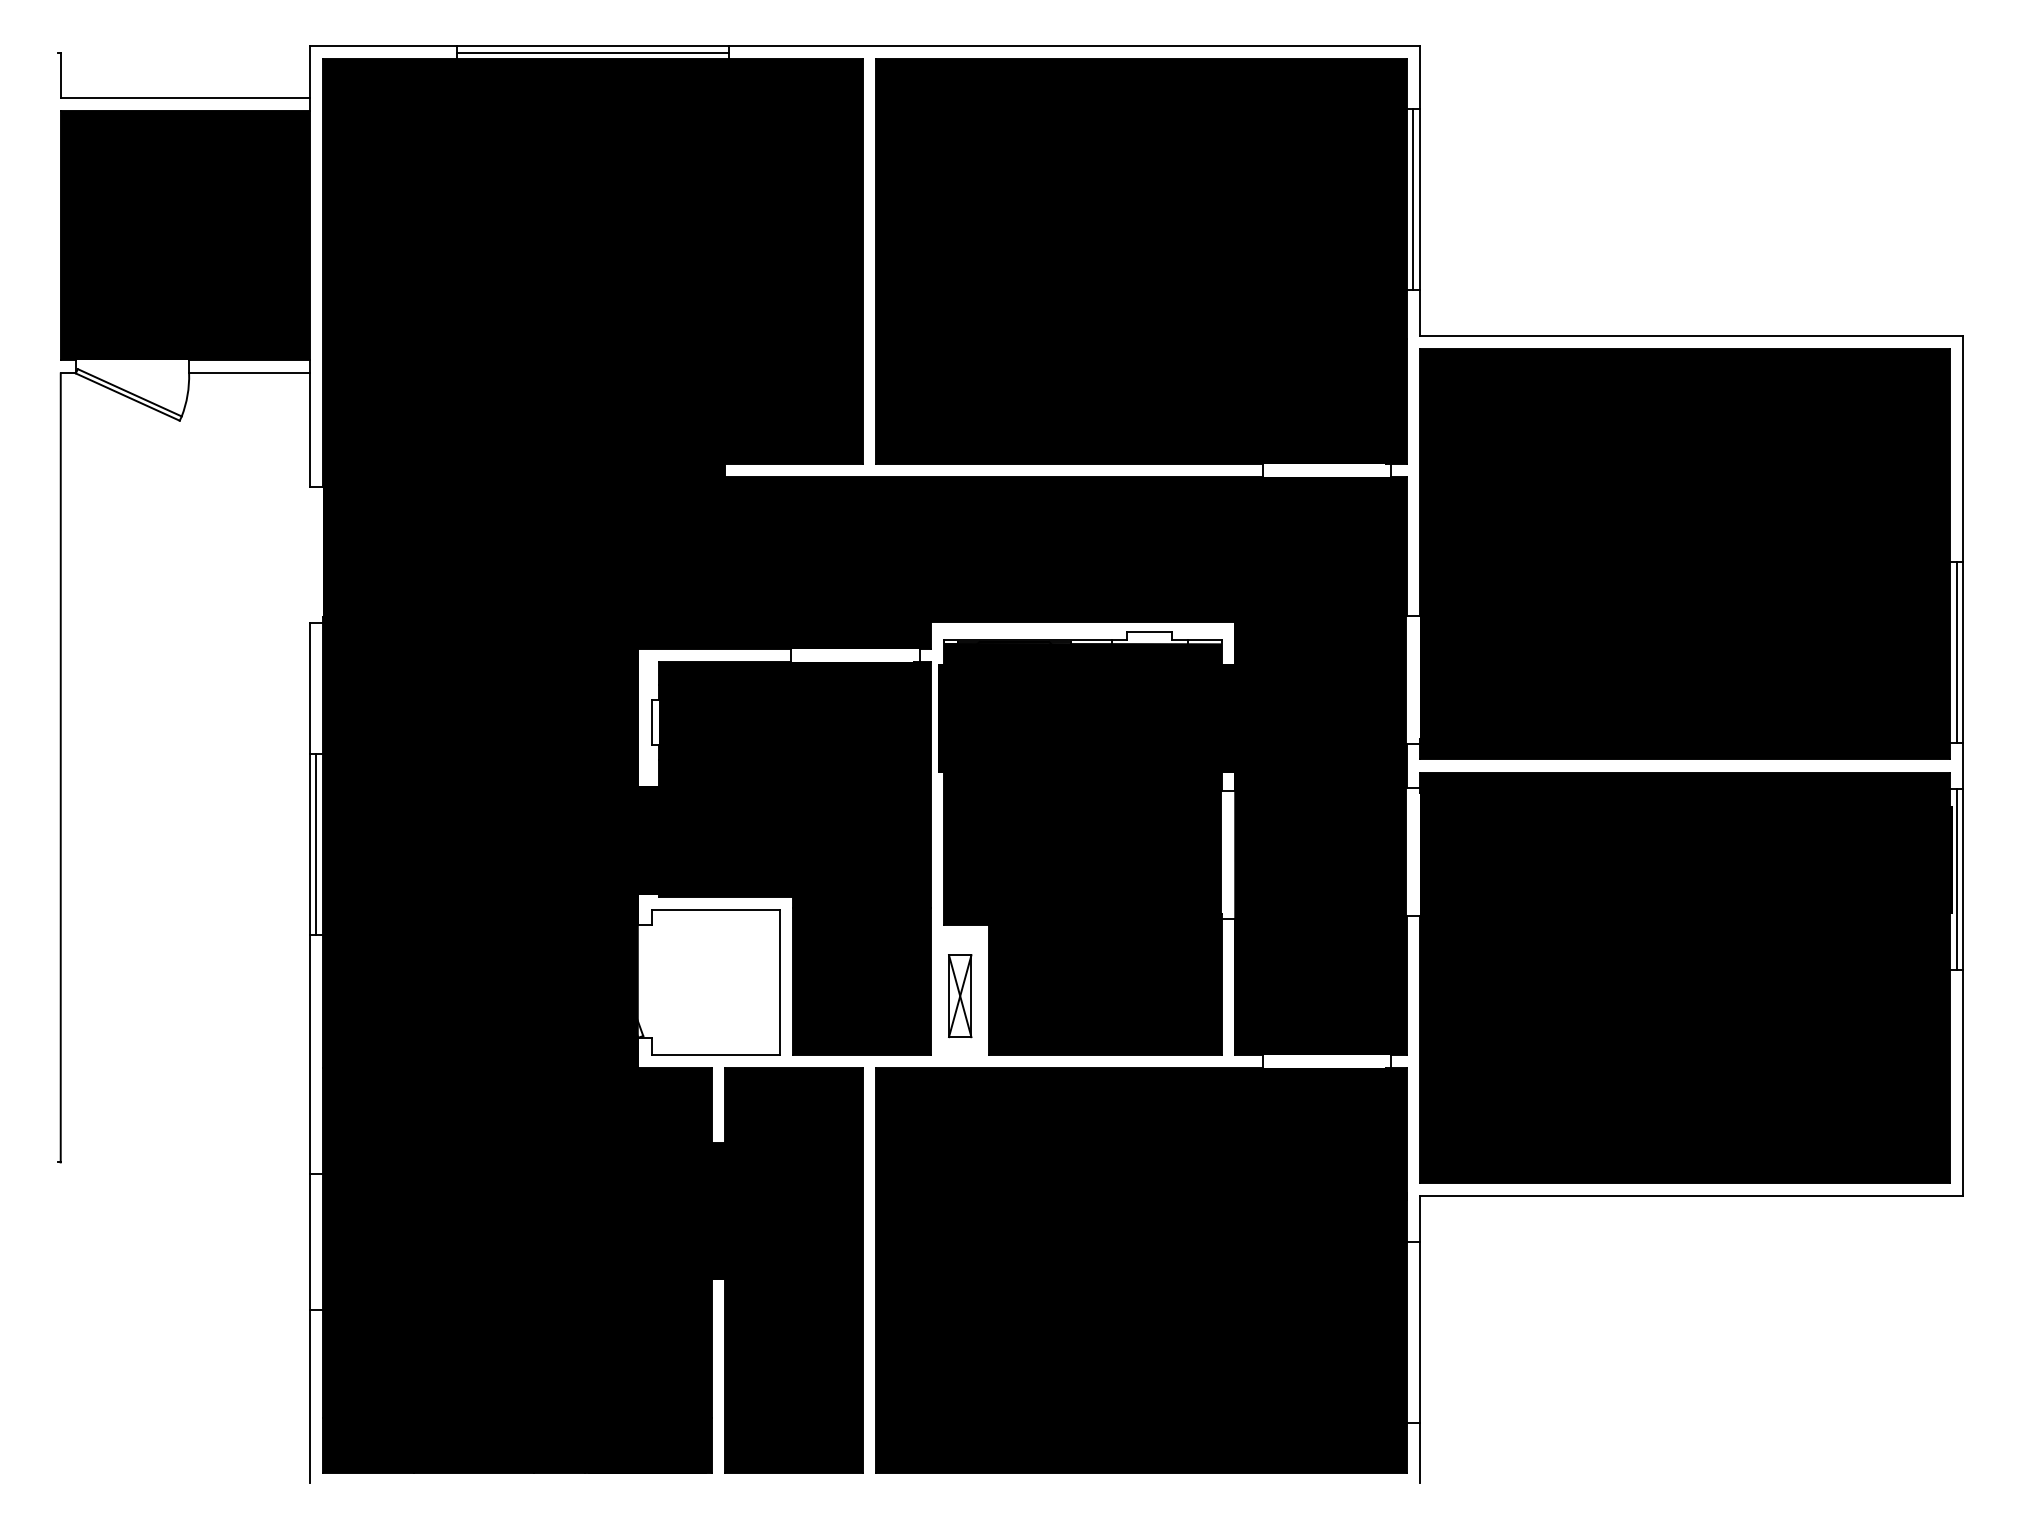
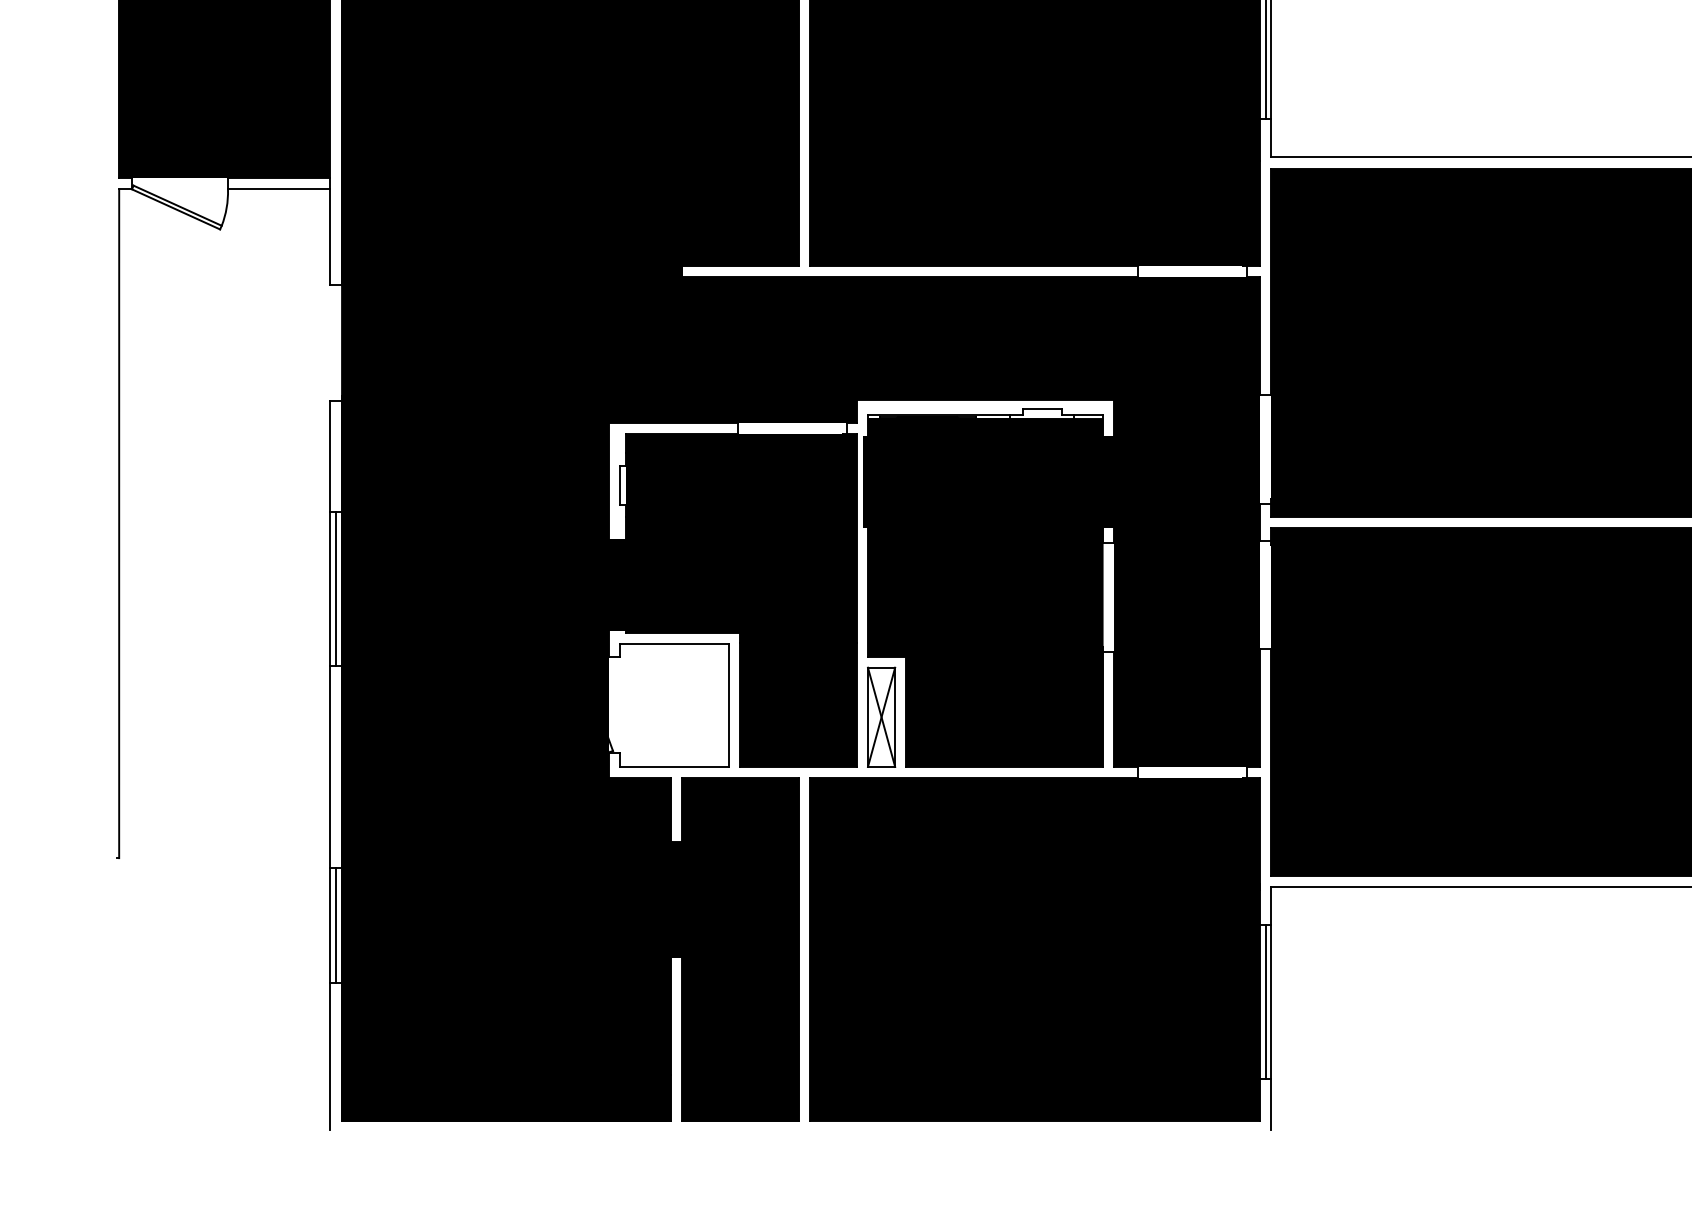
part: (960, 995) -> (881, 716), size x1.43
line: (316, 1241) -> (335, 925), added
line: (1413, 1331) -> (1265, 1001), added

